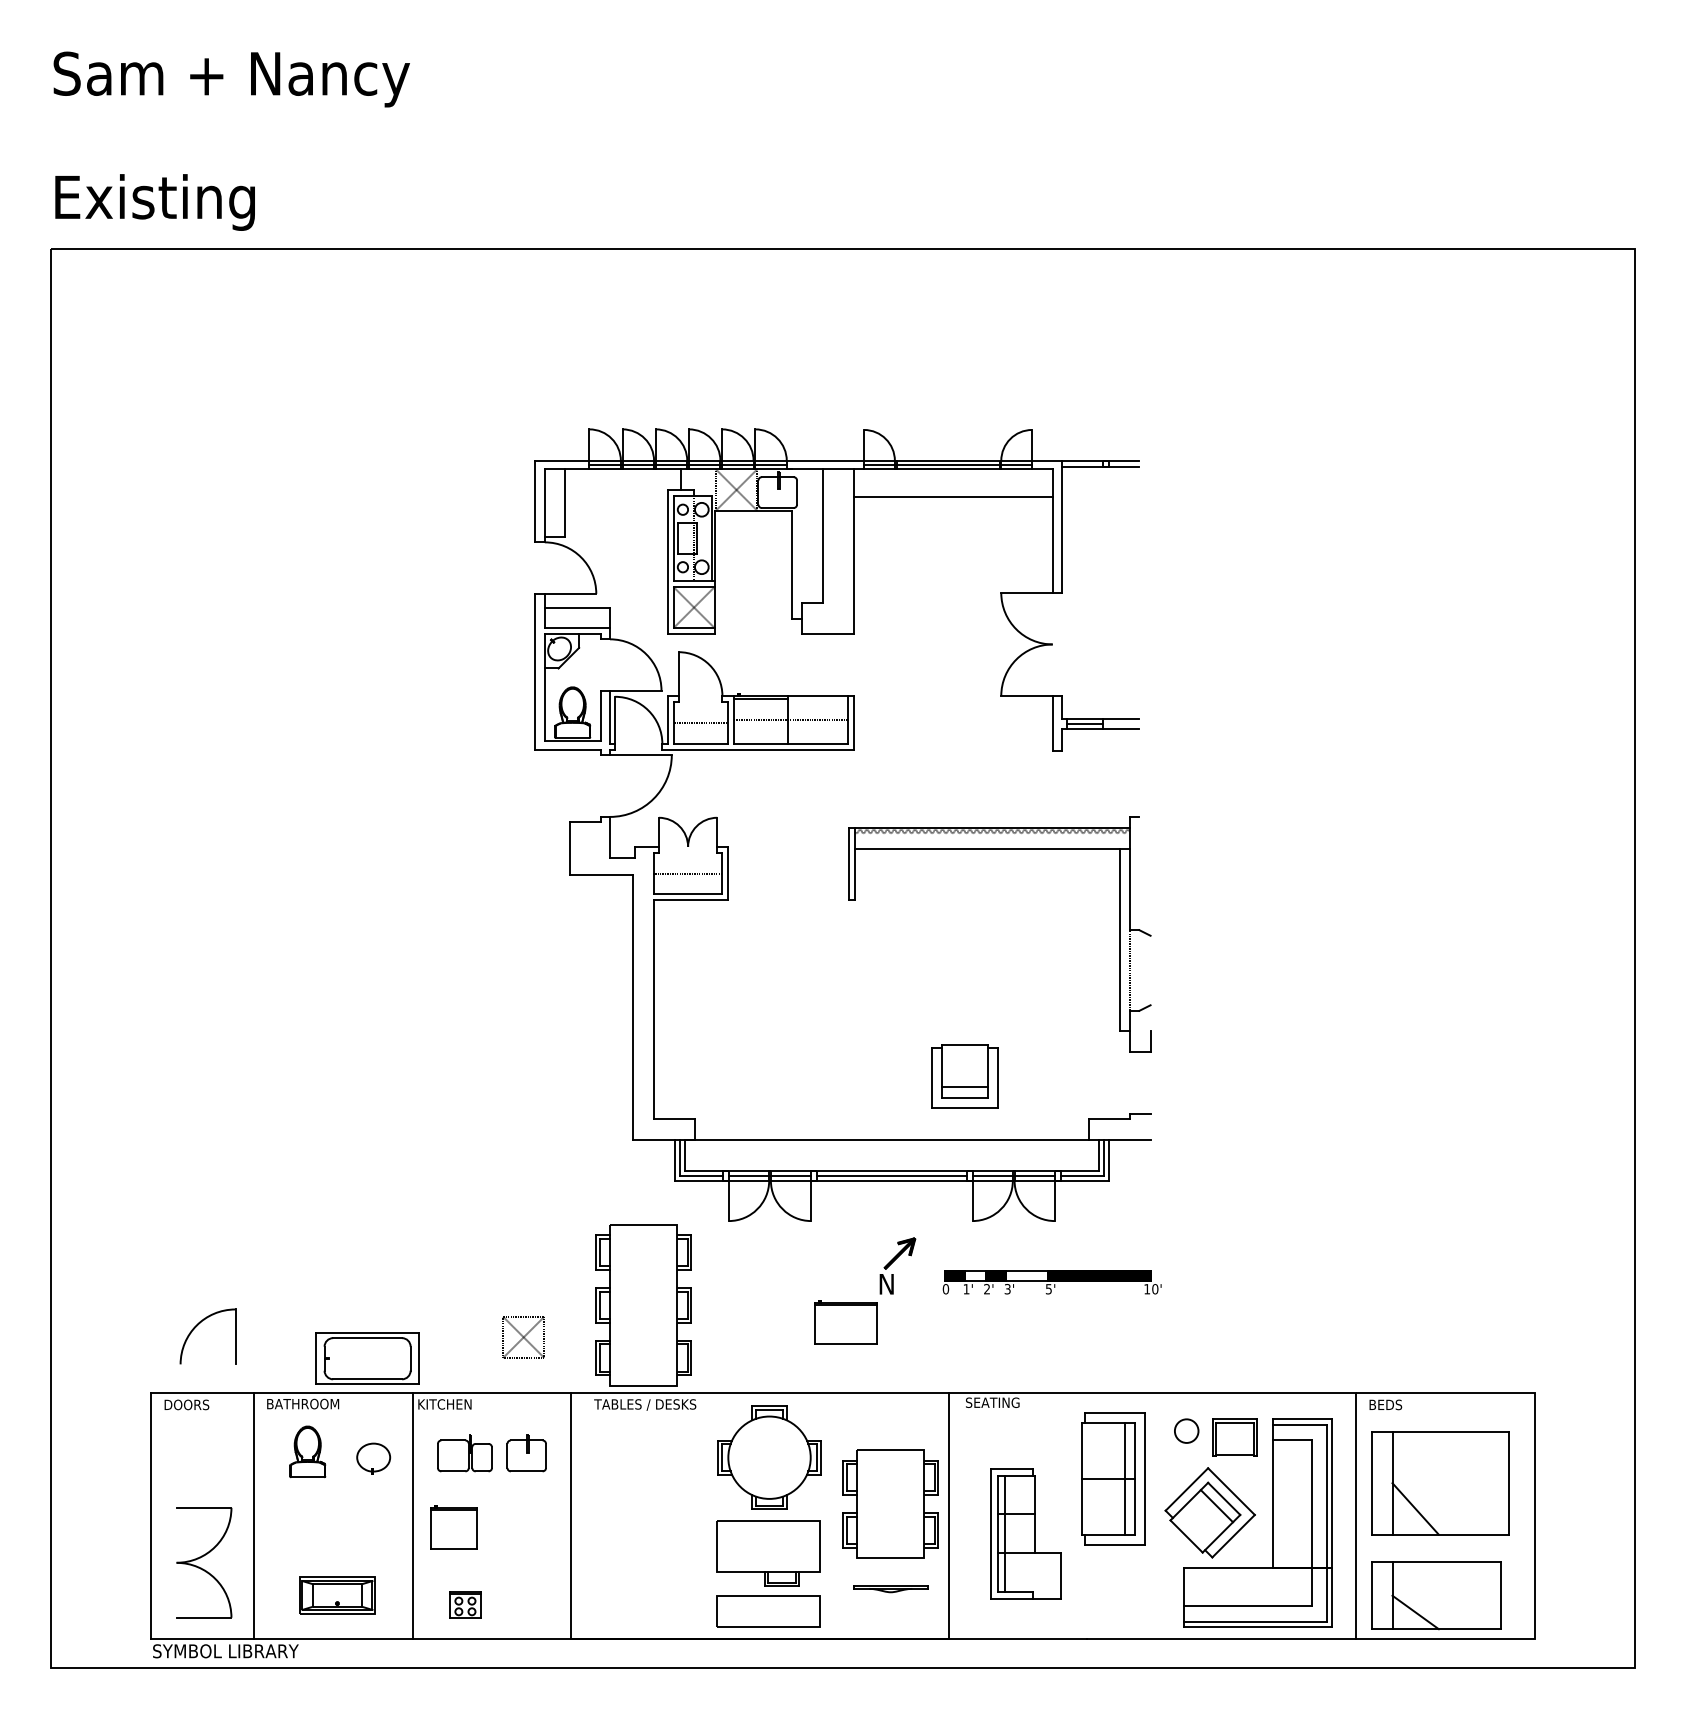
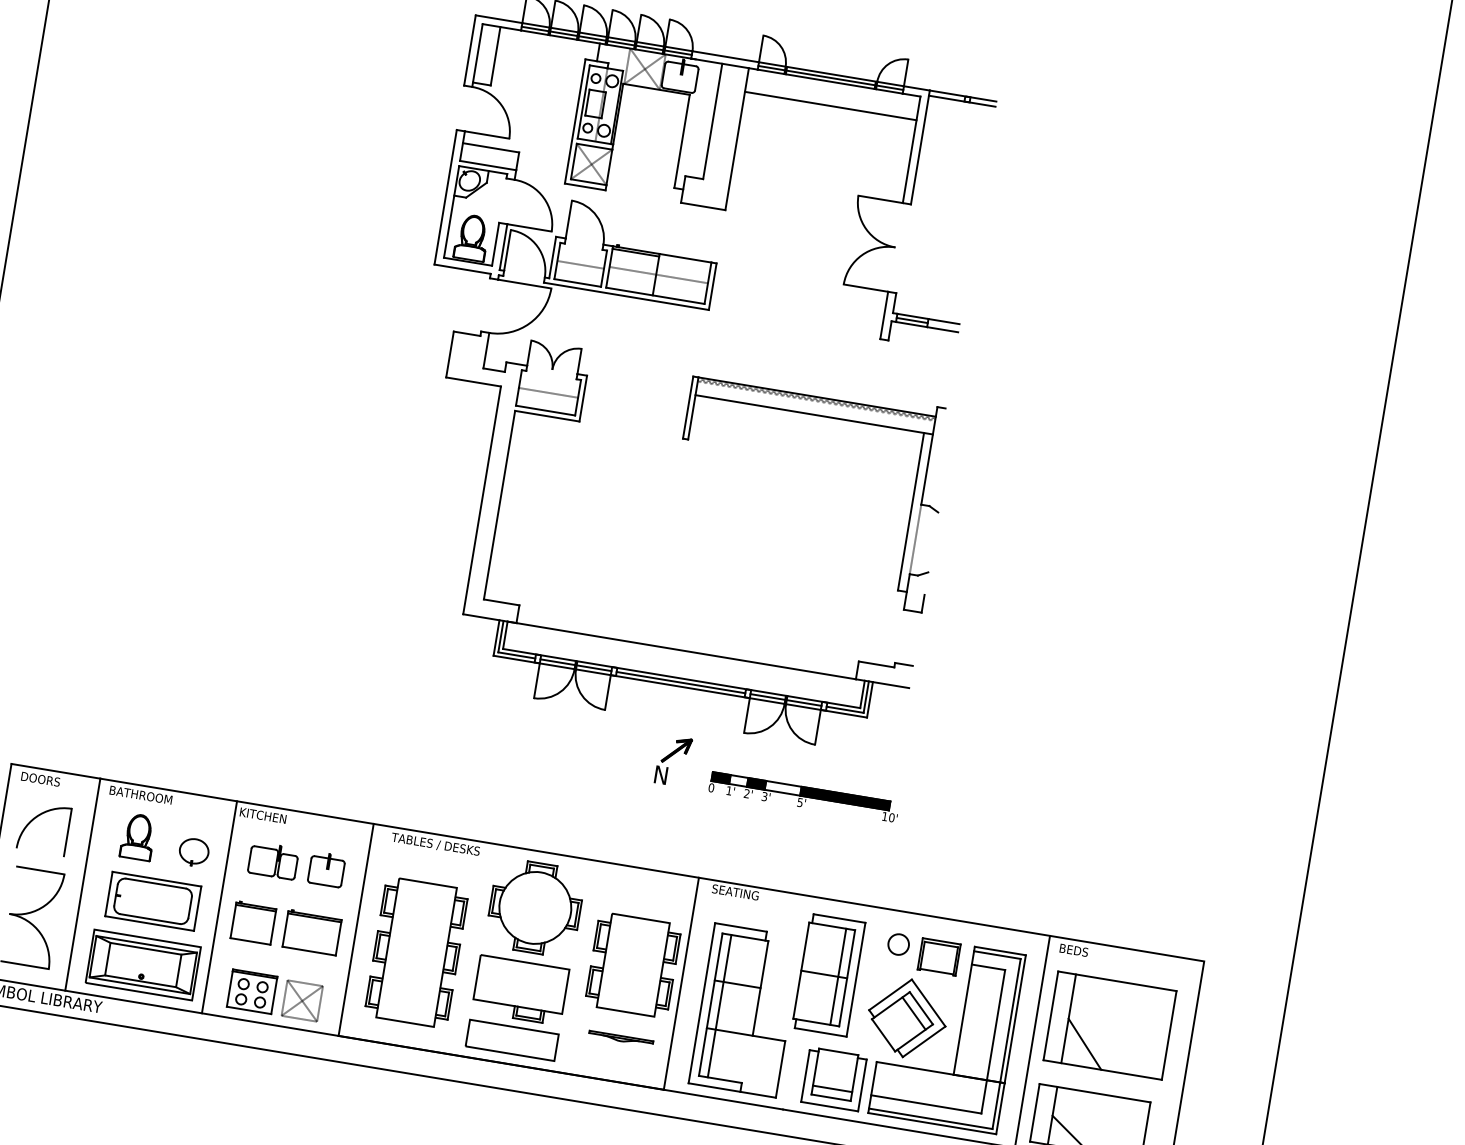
part: (964, 1076) -> (833, 1079), moved
part: (643, 1305) -> (416, 952), moved
part: (845, 1322) -> (311, 932), moved
part: (197, 1326) -> (36, 818), moved
part: (523, 1337) -> (302, 1001), moved
part: (367, 1358) -> (153, 901), moved
part: (1025, 1533) -> (745, 1009), size x1.43
part: (337, 1595) -> (143, 965), size x1.67
part: (465, 1605) -> (252, 991), size x1.67

